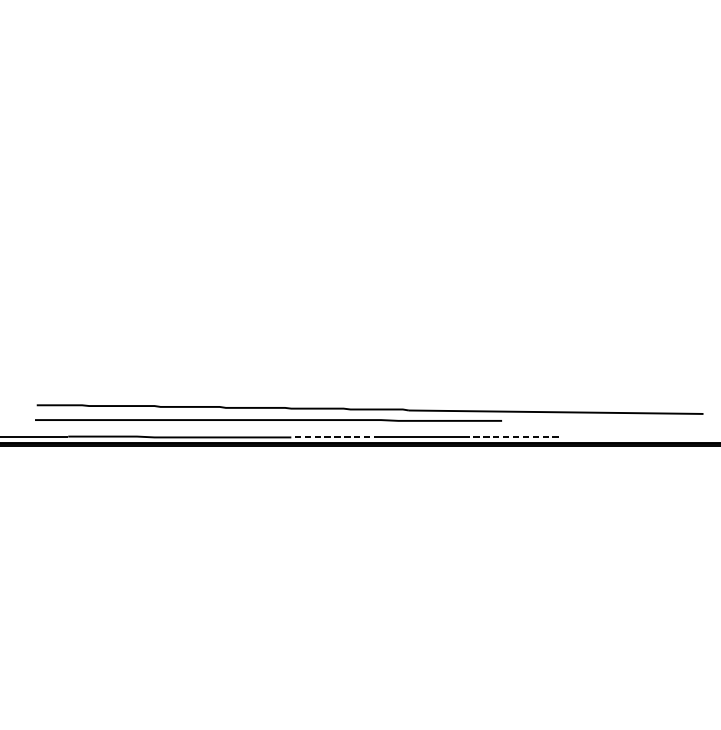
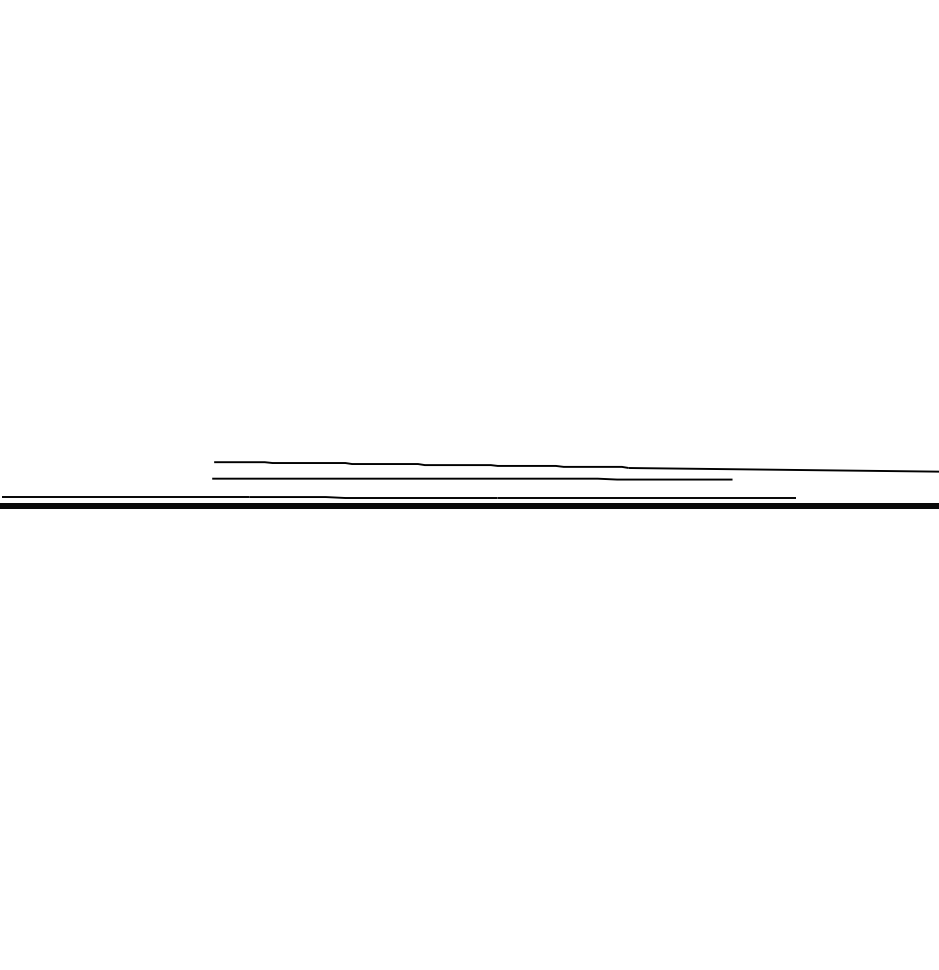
line: (335, 437) -> (546, 498), dashed -> solid
line: (513, 437) -> (745, 498), dashed -> solid

